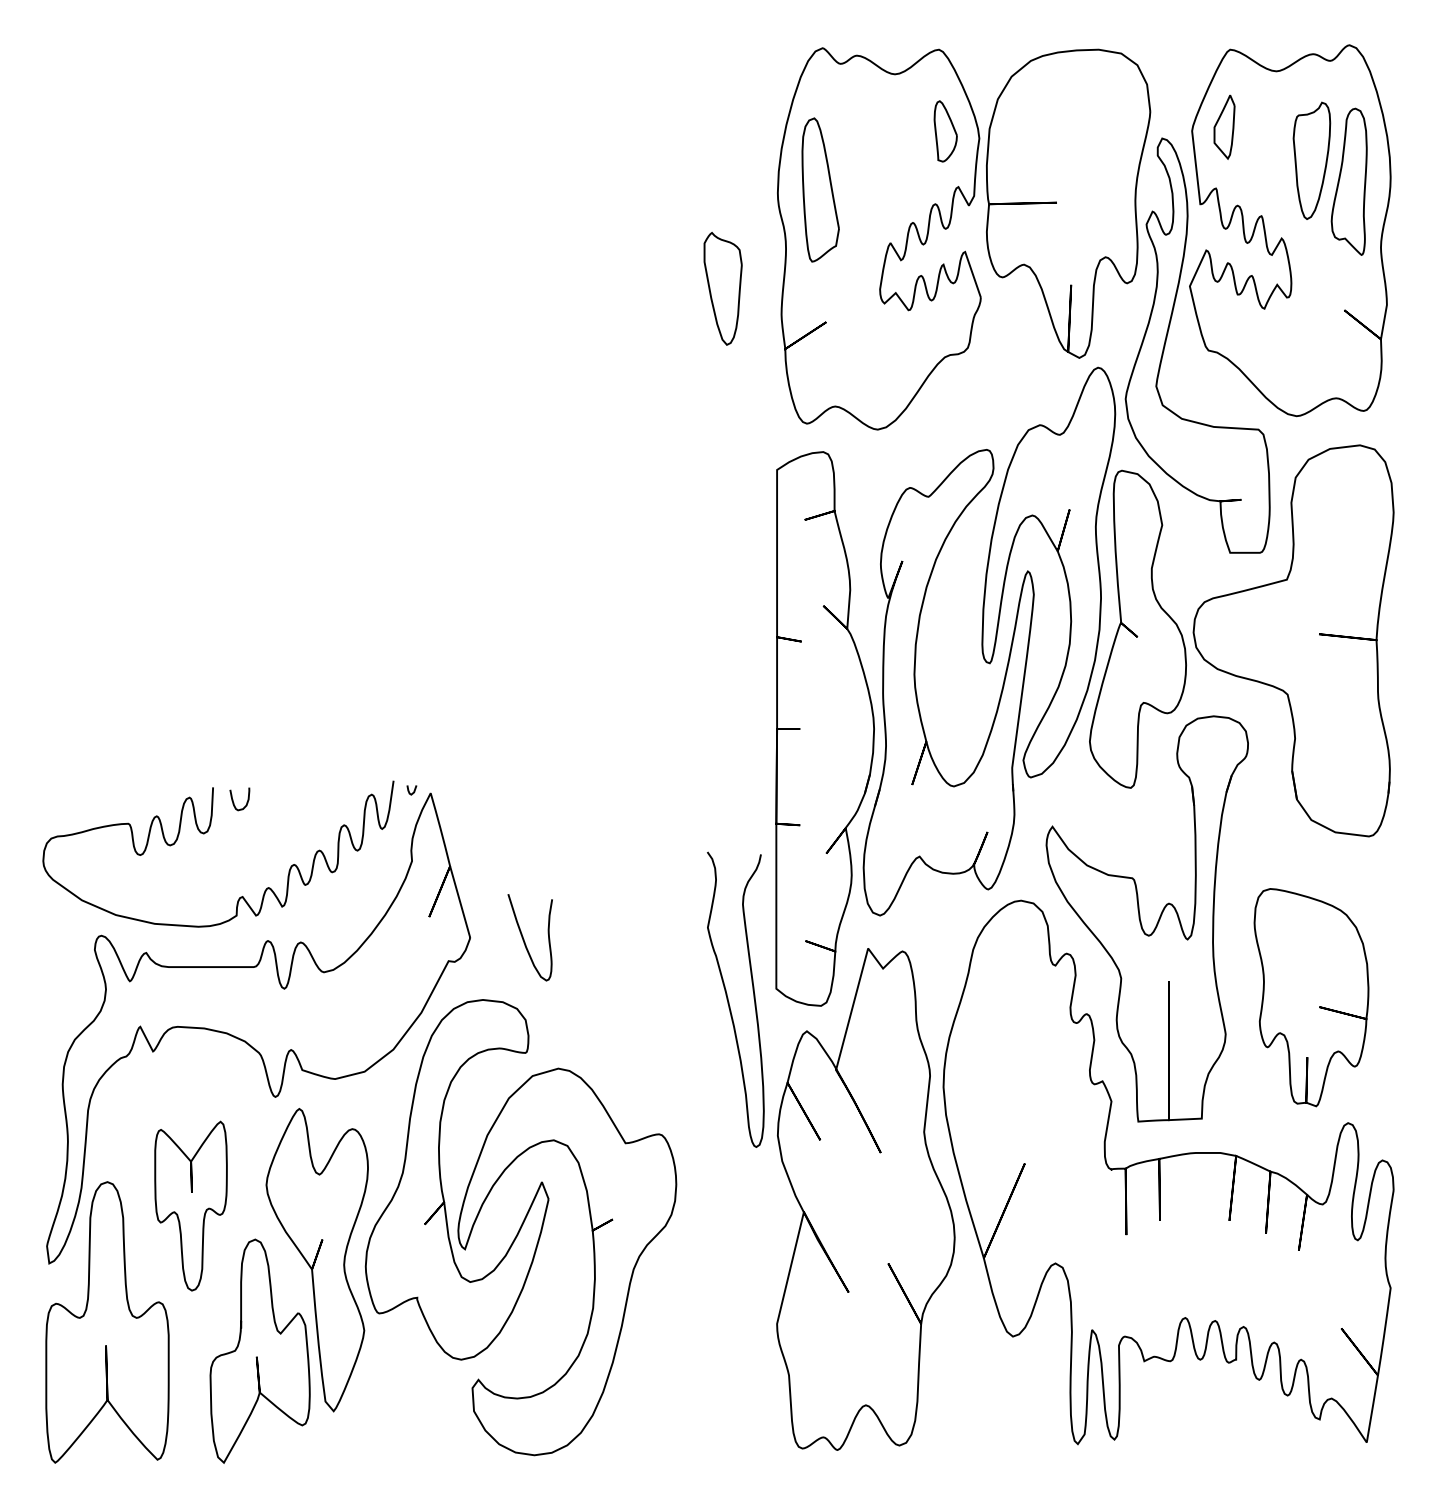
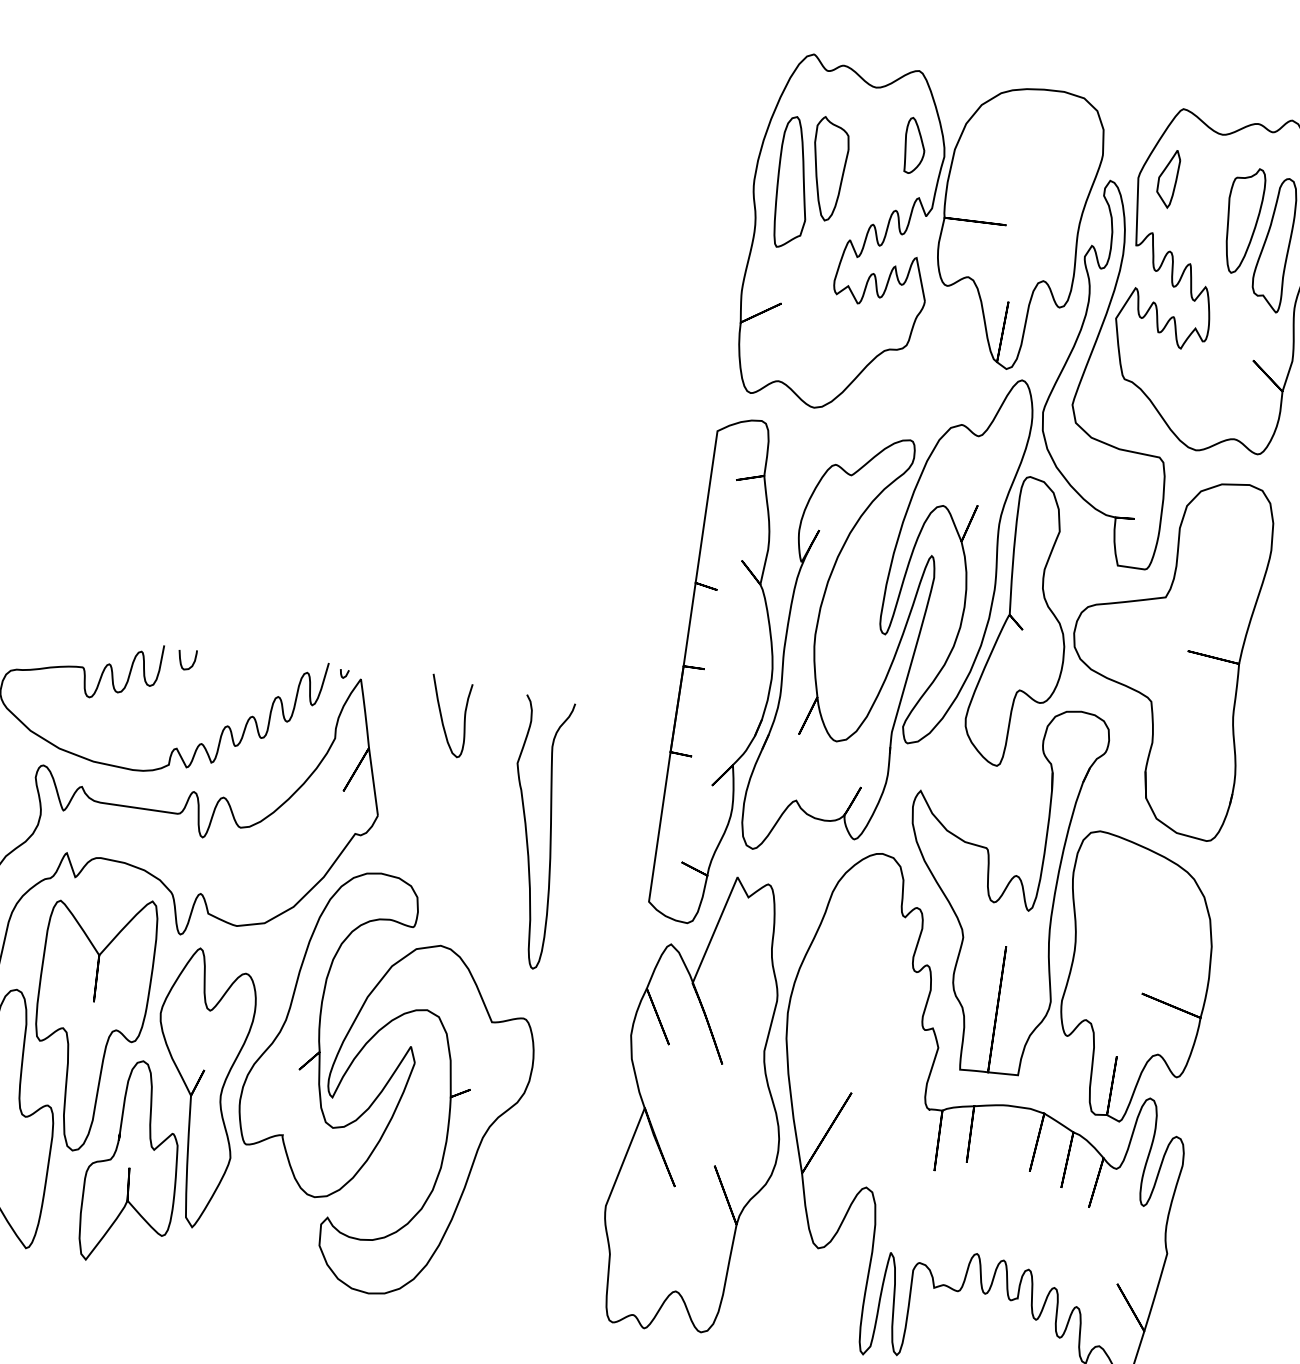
part: (722, 288) -> (827, 168), moved
curve: (524, 939) -> (442, 717), moved
part: (1311, 997) -> (1133, 979), size x1.43
curve: (729, 1002) -> (527, 834), moved
part: (190, 1205) -> (89, 1021), size x1.67

